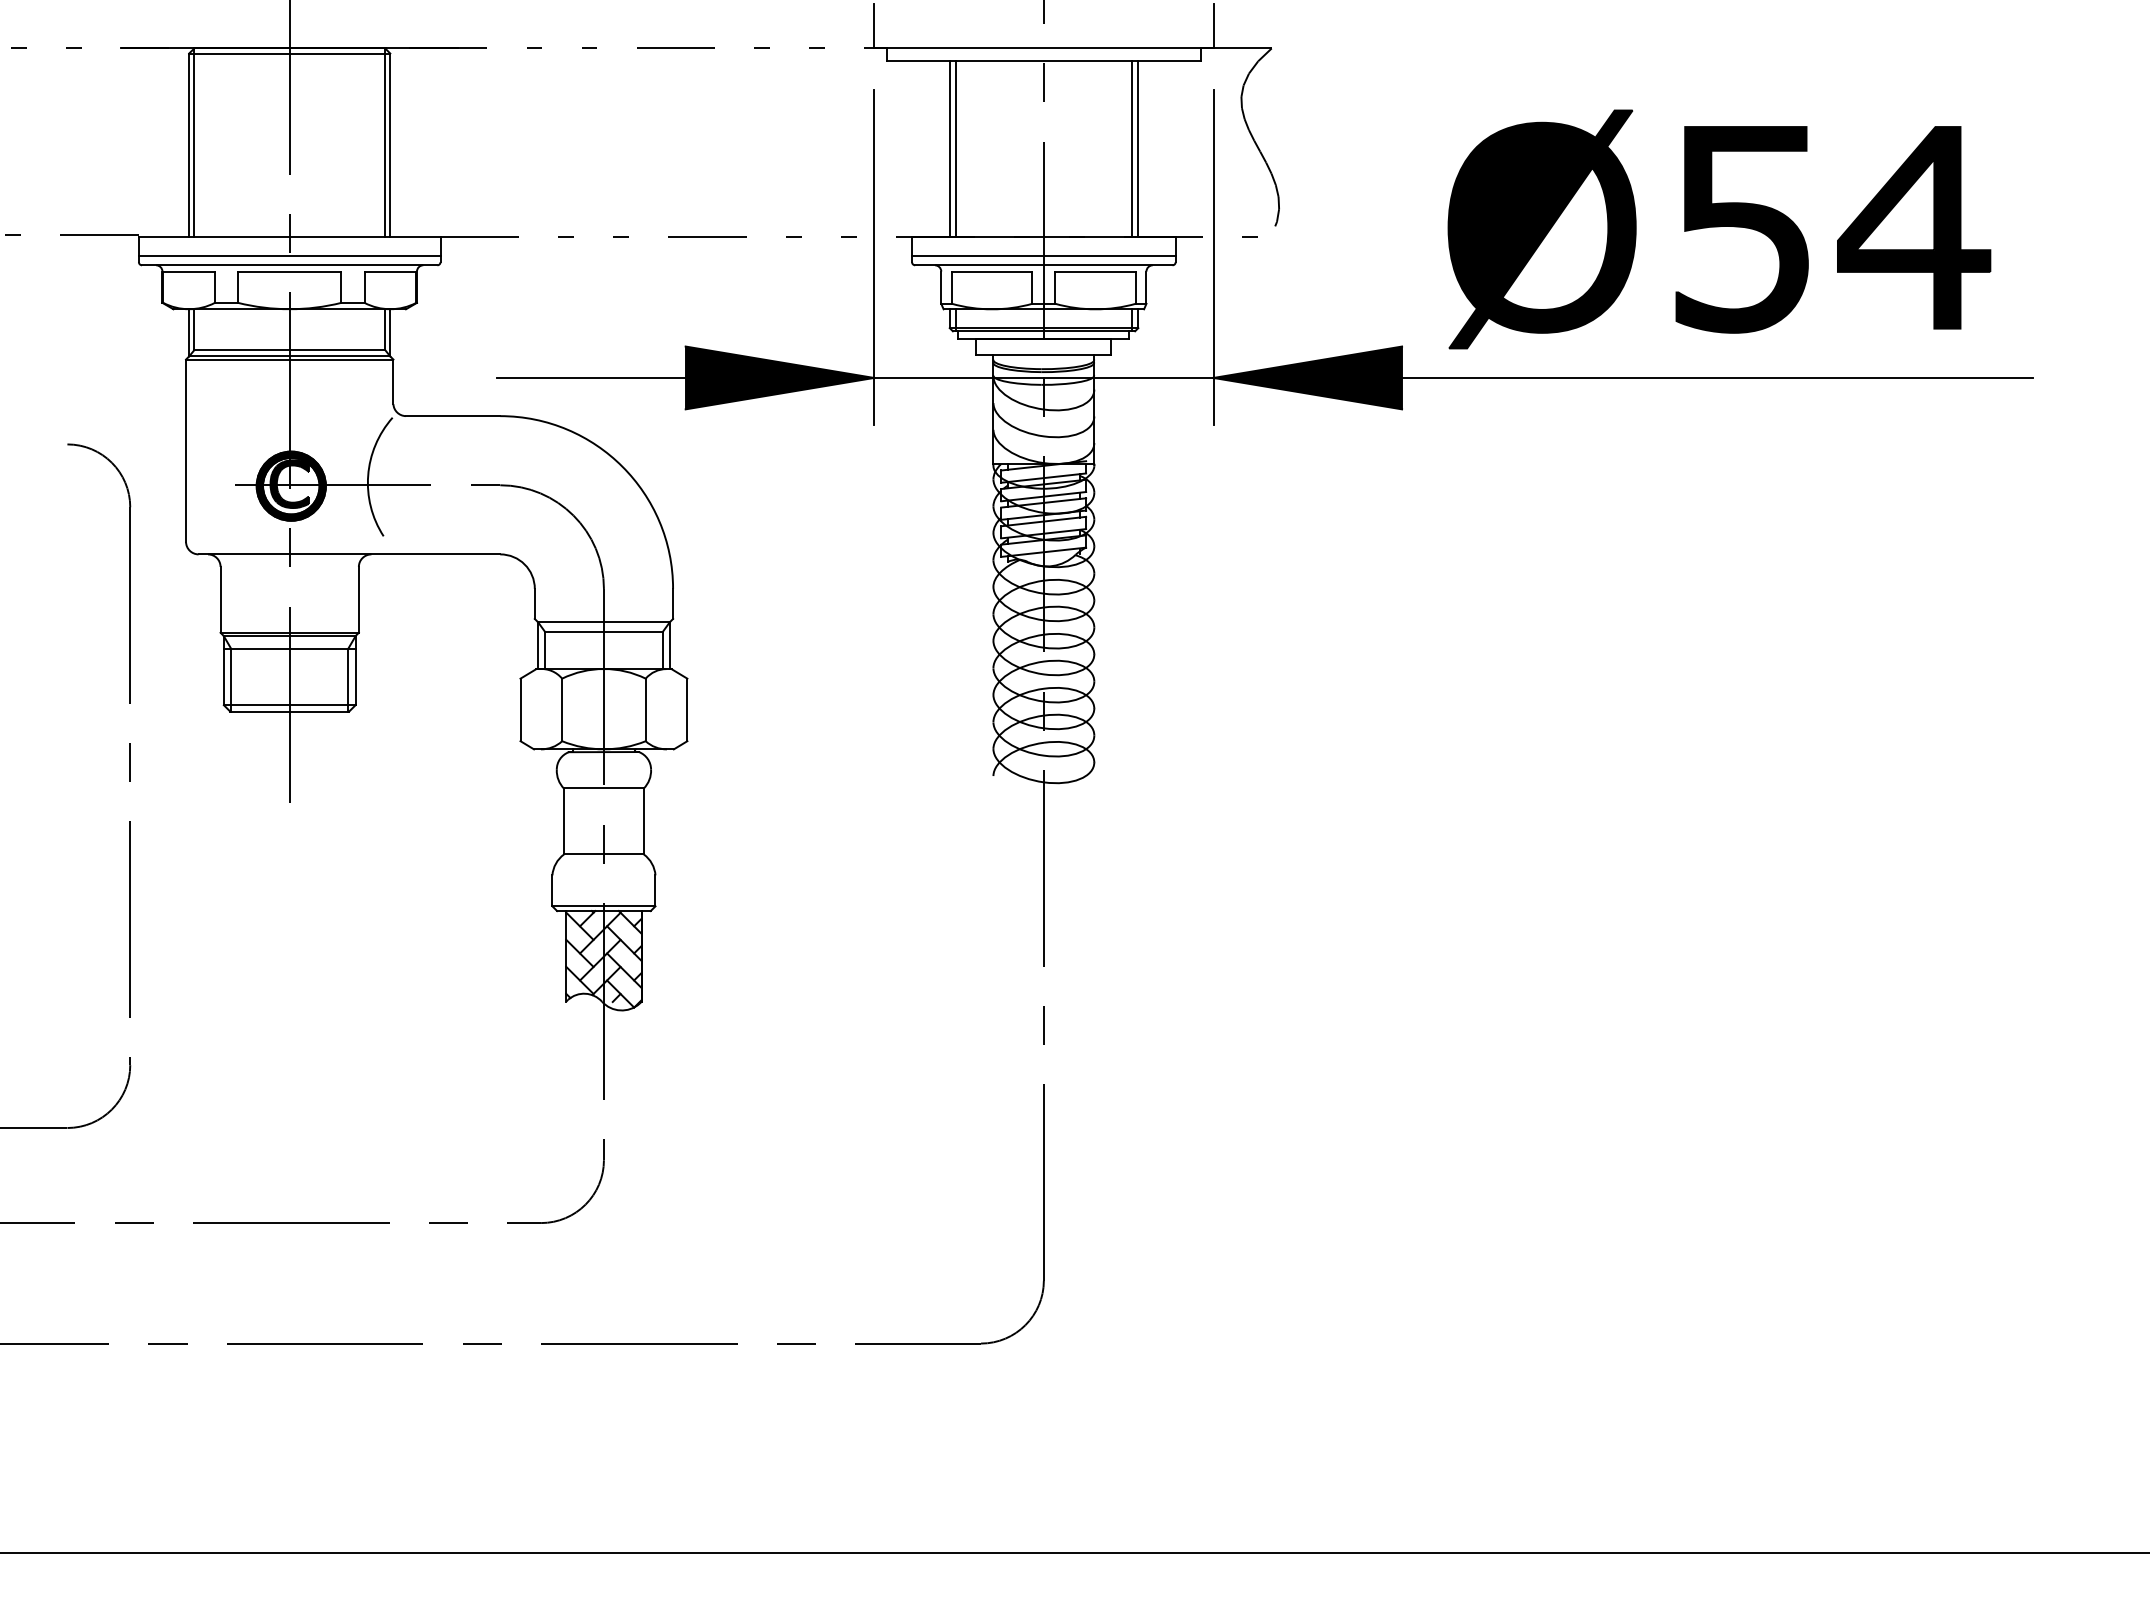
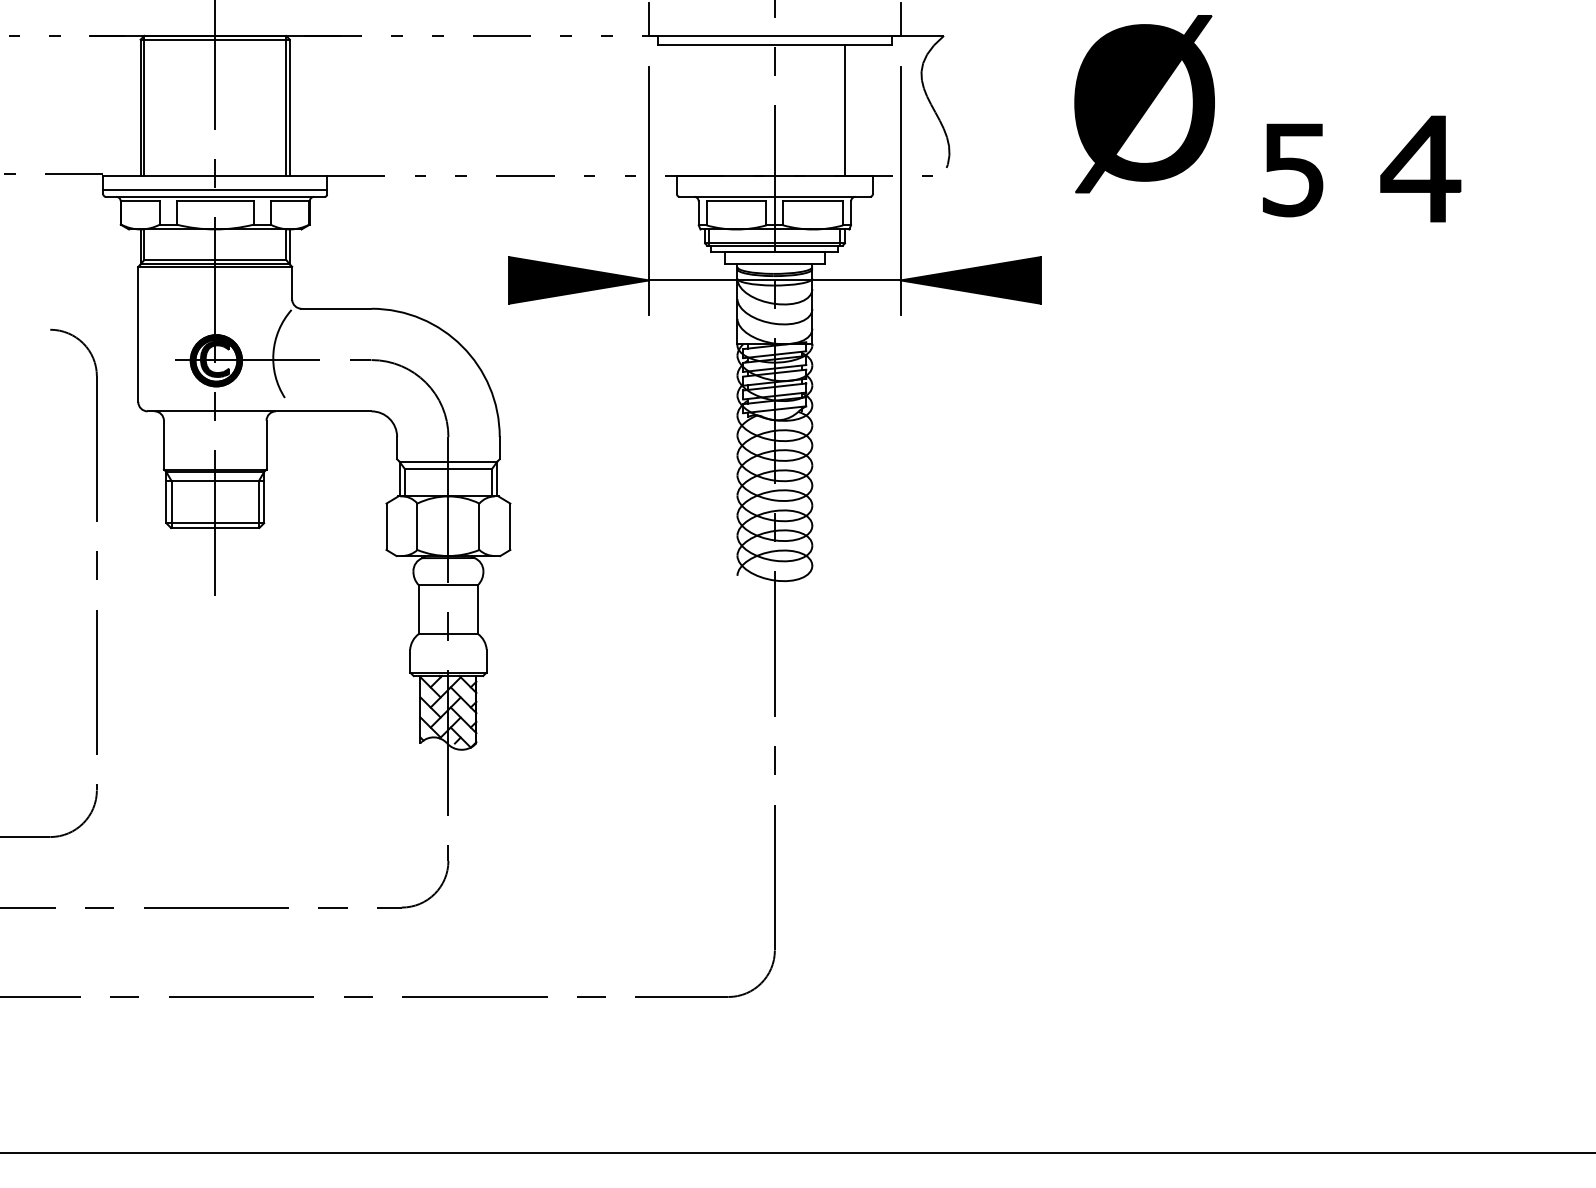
line: (949, 149) -> (704, 110), removed
line: (955, 149) -> (709, 110), removed
line: (1132, 149) -> (840, 110), removed
part: (1914, 227) -> (1420, 168), size x0.7
part: (1541, 229) -> (1144, 104), moved
part: (1741, 229) -> (1292, 170), size x0.6
line: (1044, 255) -> (775, 189), removed
line: (591, 377) -> (439, 280), removed
line: (1717, 377) -> (1274, 280), removed

